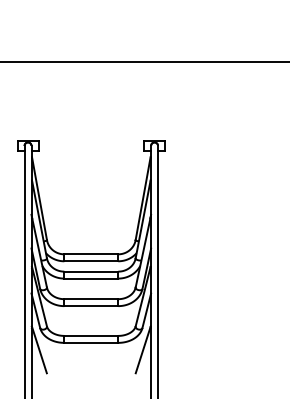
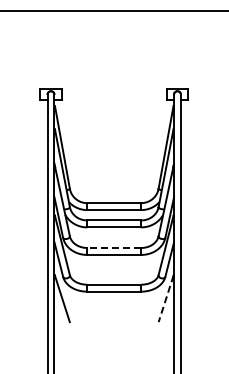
line: (91, 299) -> (114, 248), solid -> dashed
line: (143, 350) -> (166, 299), solid -> dashed

